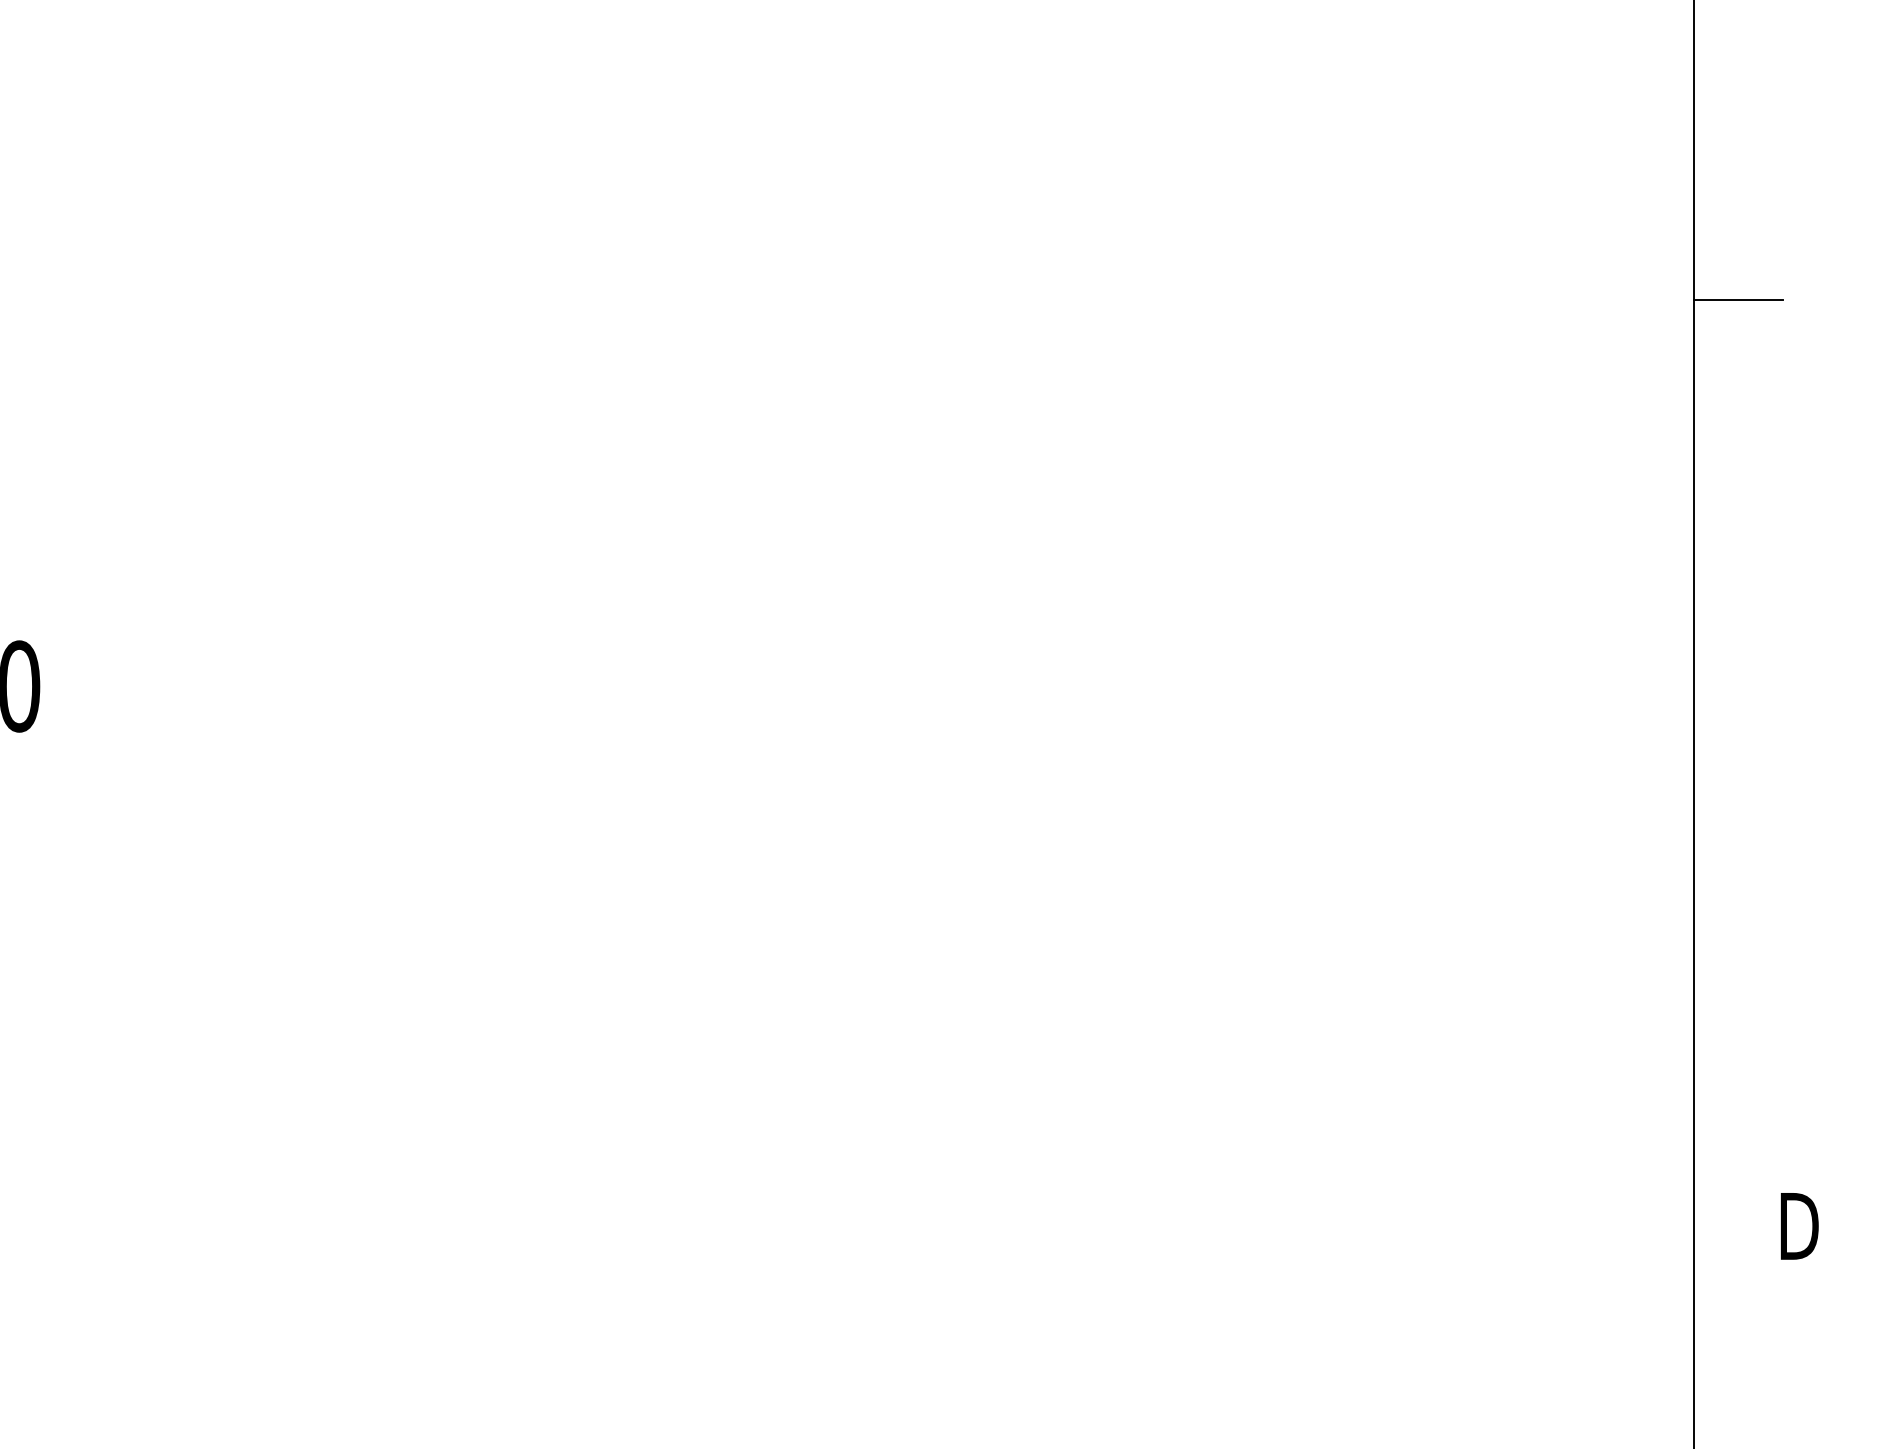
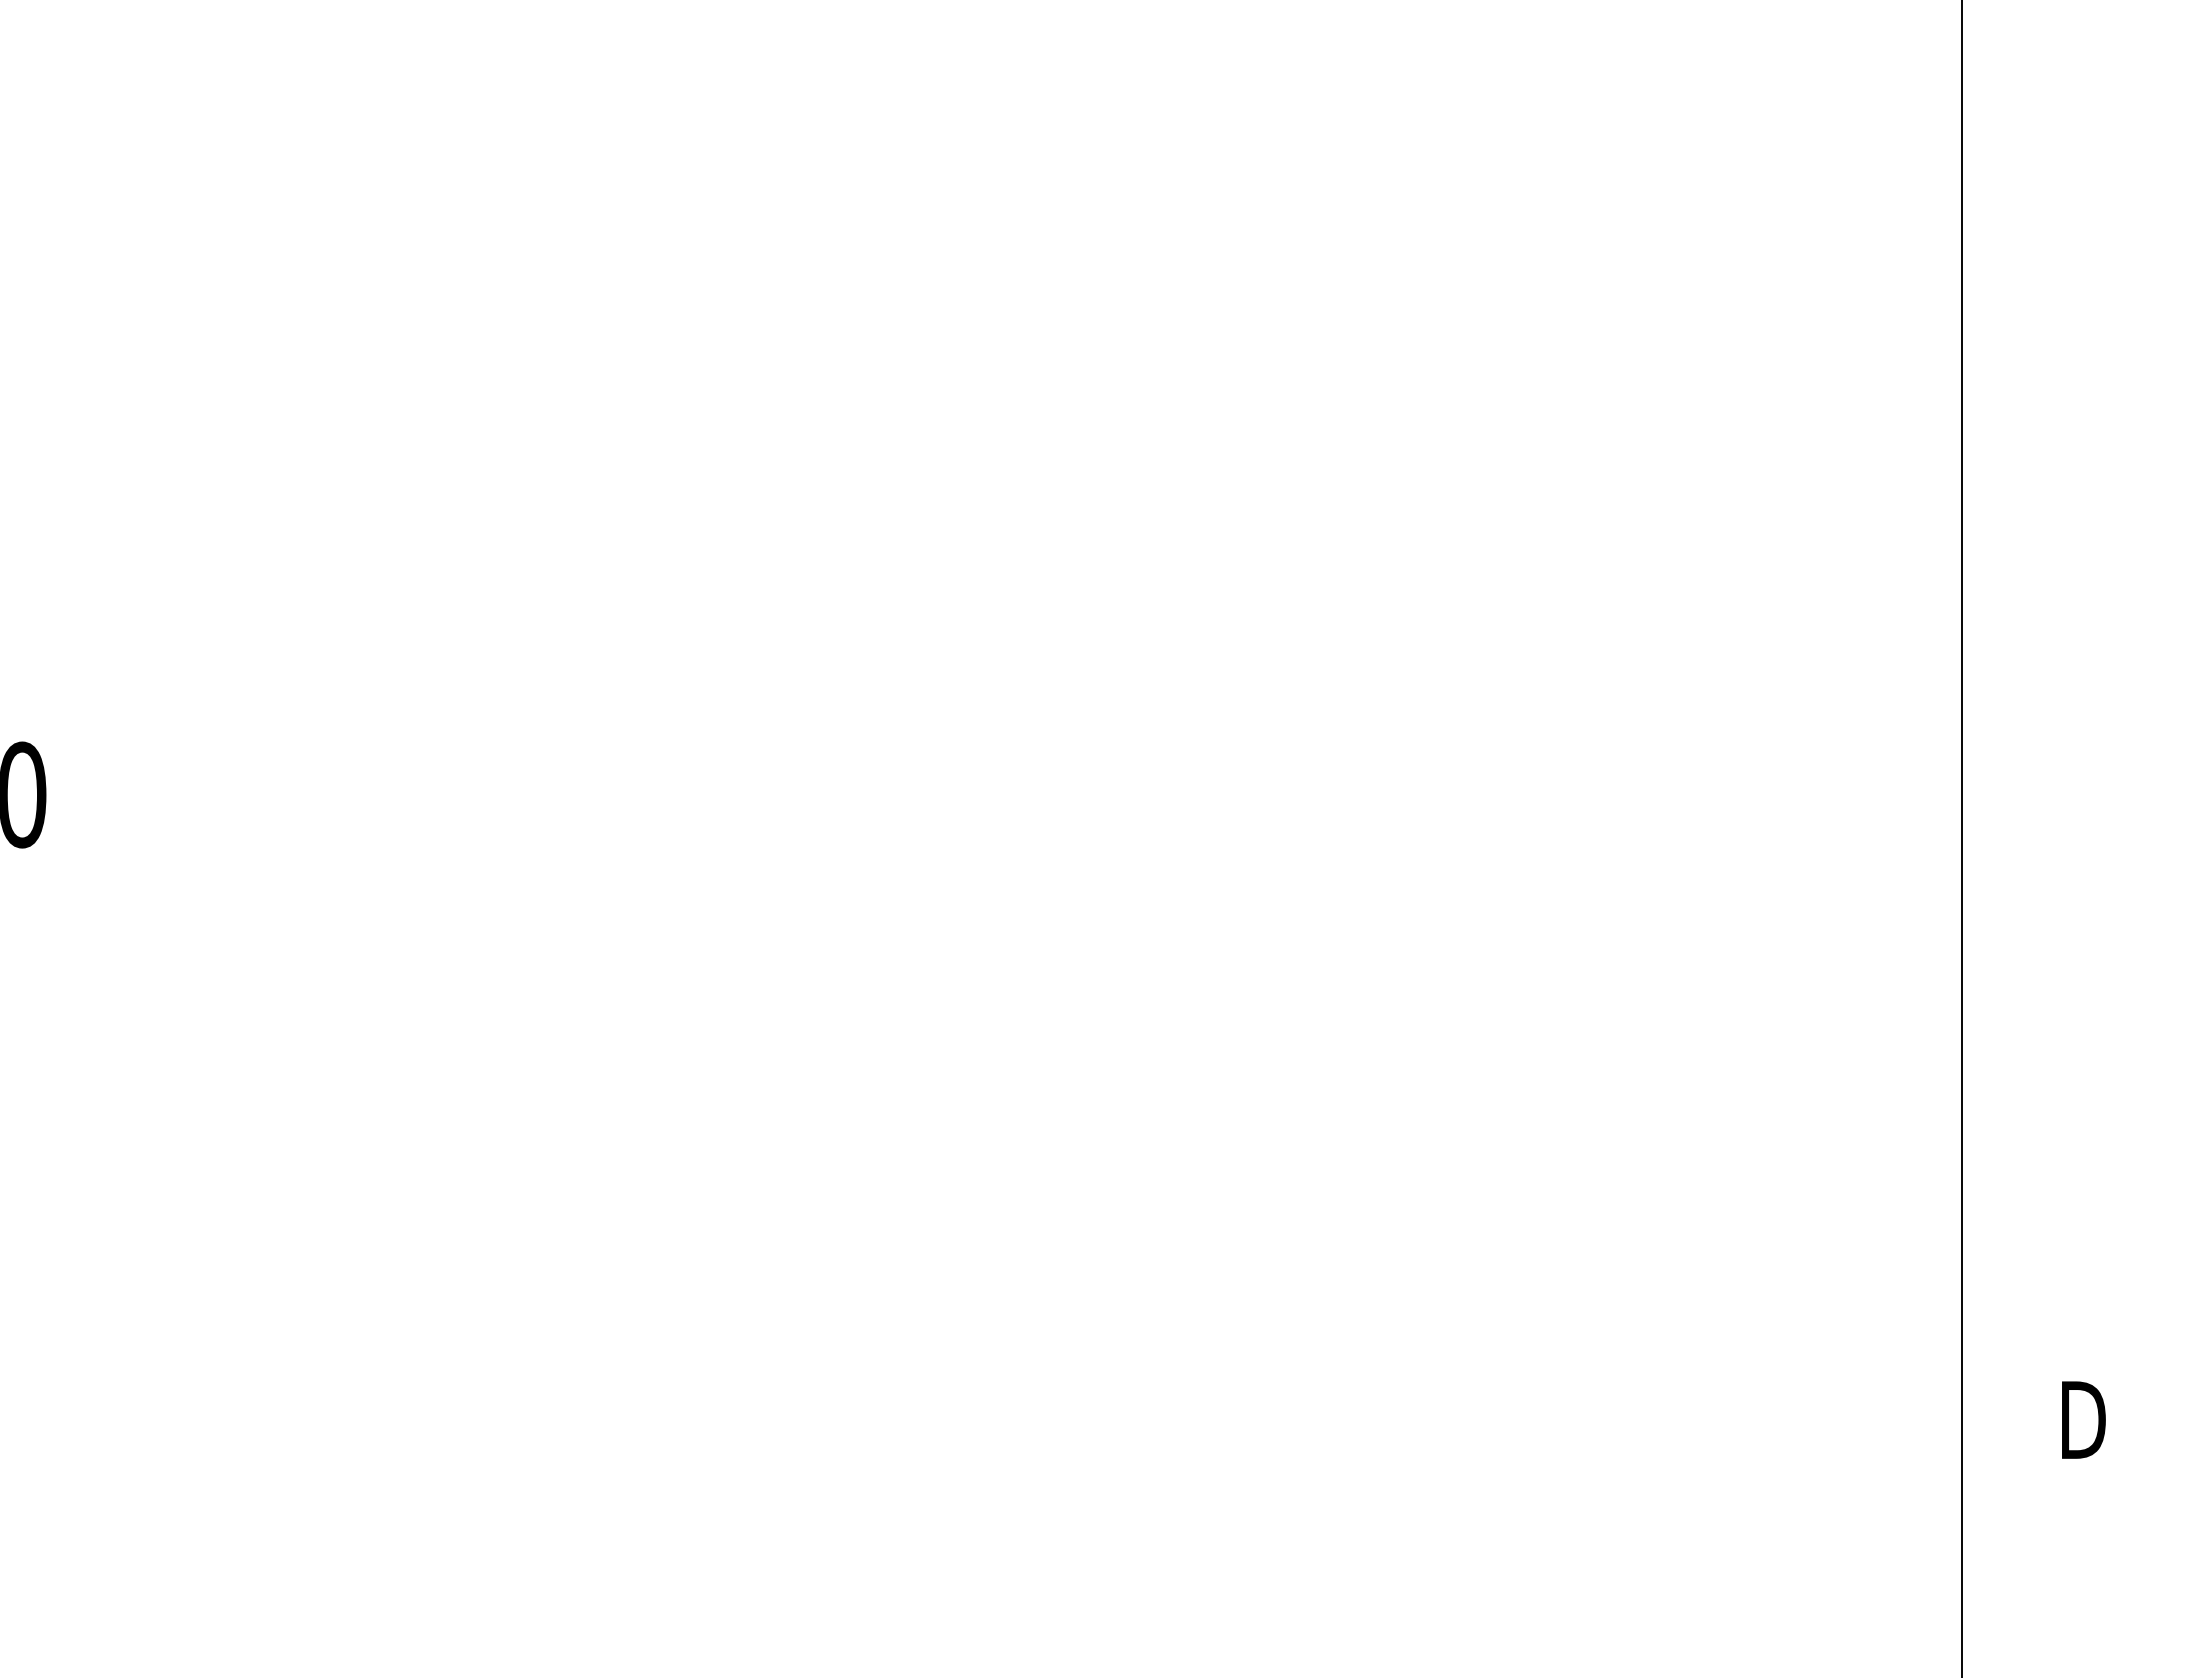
line: (1738, 299) -> (2012, 346), removed

